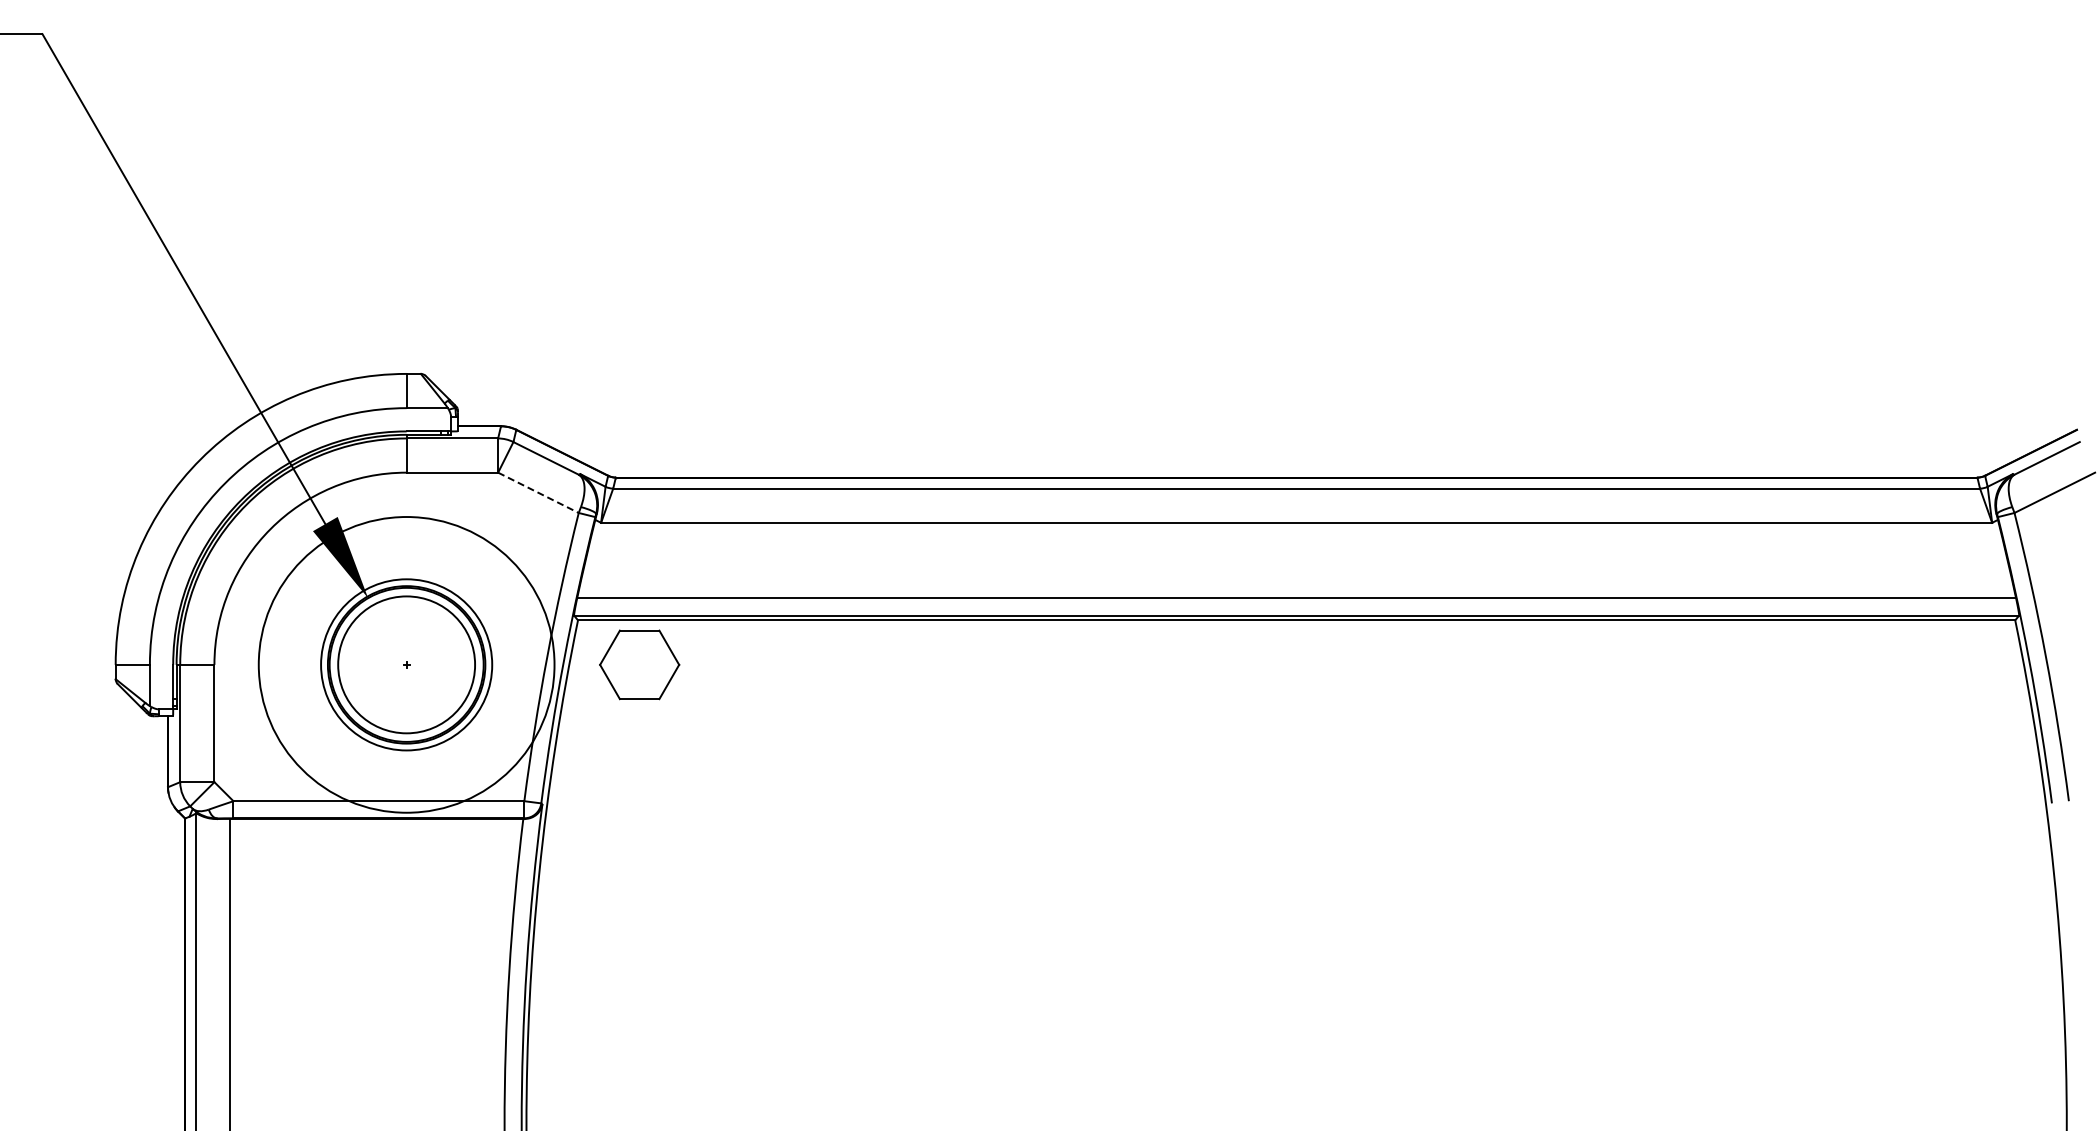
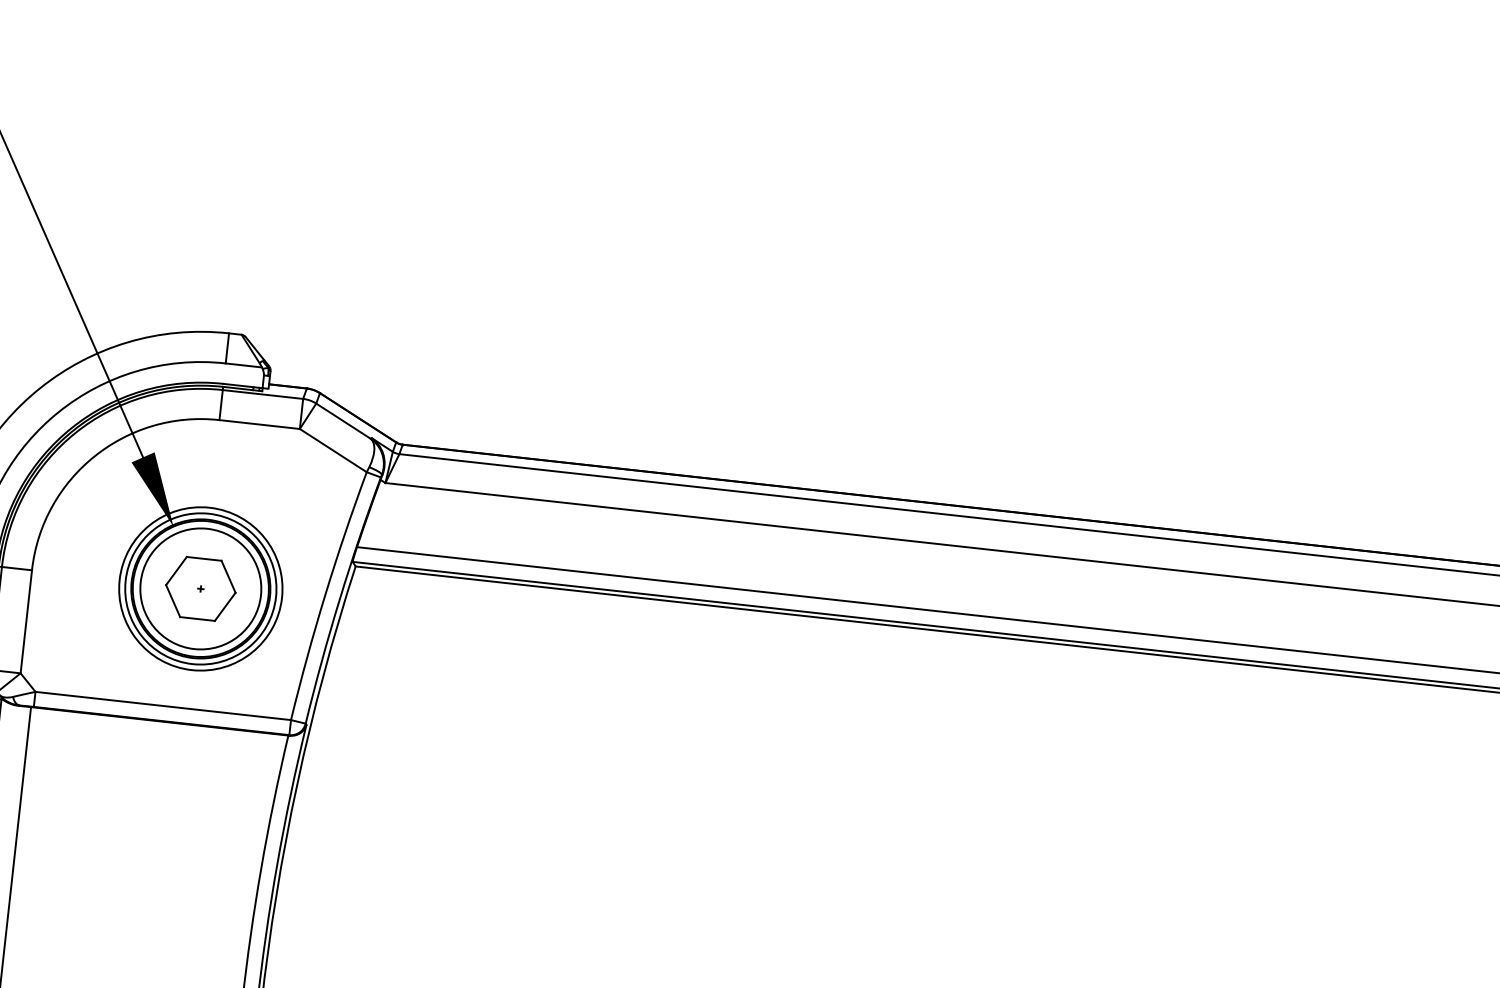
line: (538, 493) -> (333, 451), dashed -> solid
circle: (406, 664) -> (200, 588), size x0.62
part: (639, 664) -> (200, 588), moved

